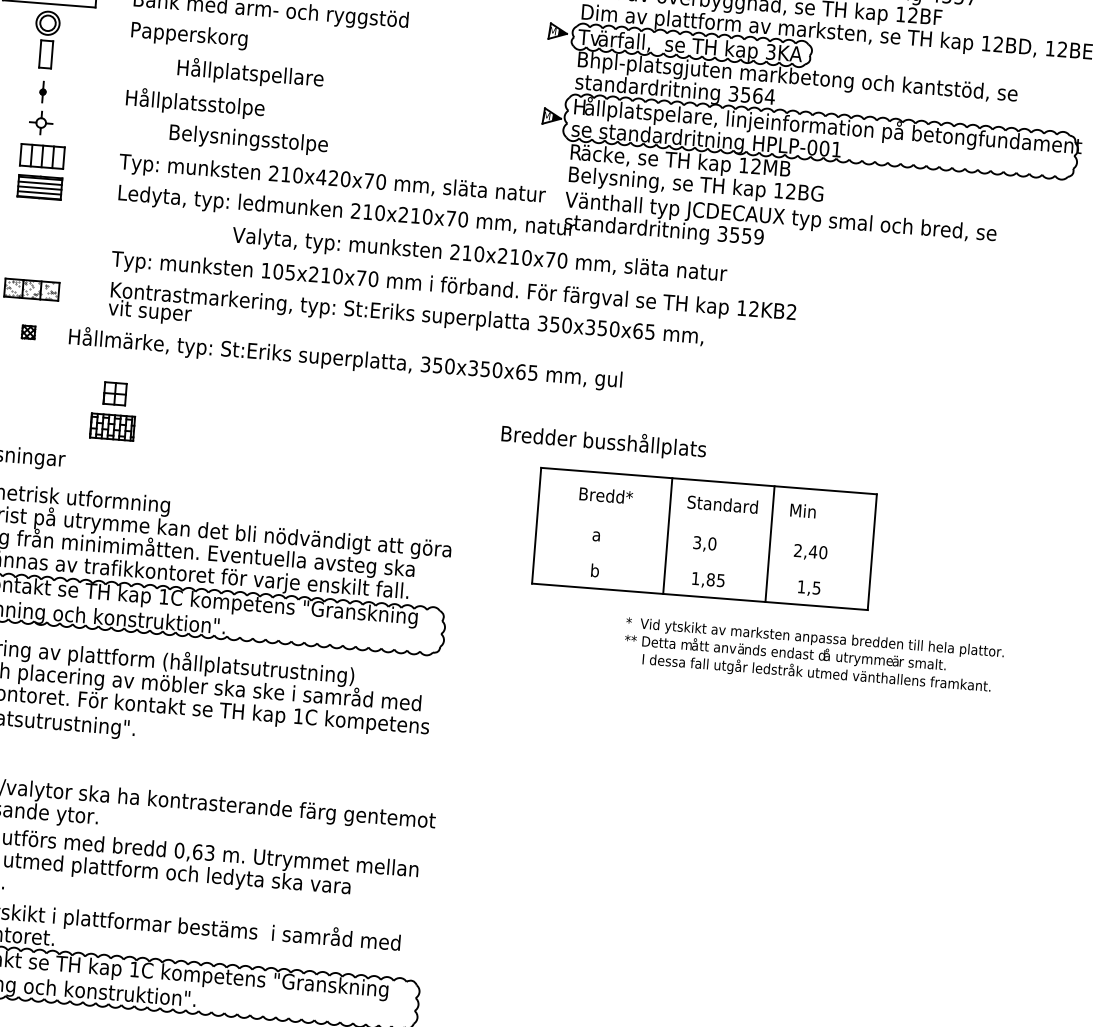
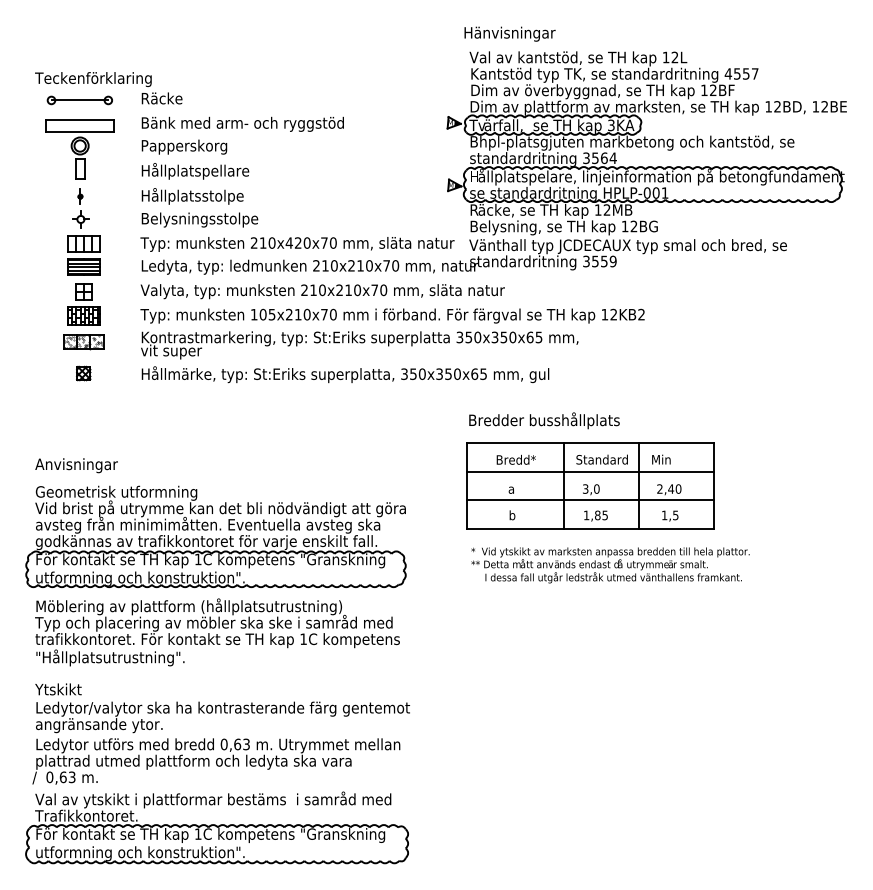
text: (250, 74) -> (195, 171), moved
text: (248, 139) -> (199, 219), moved
text: (479, 255) -> (322, 291), moved
part: (28, 332) -> (83, 373), size x1.43
text: (345, 358) -> (345, 374), moved
part: (113, 411) -> (83, 304), moved
text: (603, 441) -> (544, 420), moved
line: (705, 519) -> (590, 471), added
line: (702, 558) -> (590, 500), added
text: (813, 656) -> (610, 565), moved

